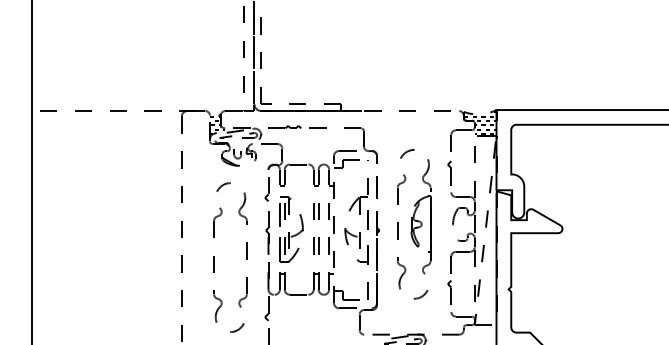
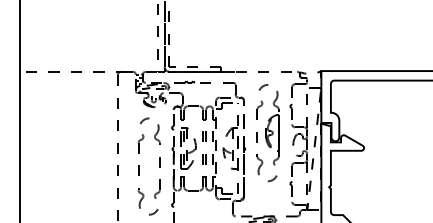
hatch: (479, 123) -> (310, 79), removed
part: (413, 225) -> (267, 133), moved

